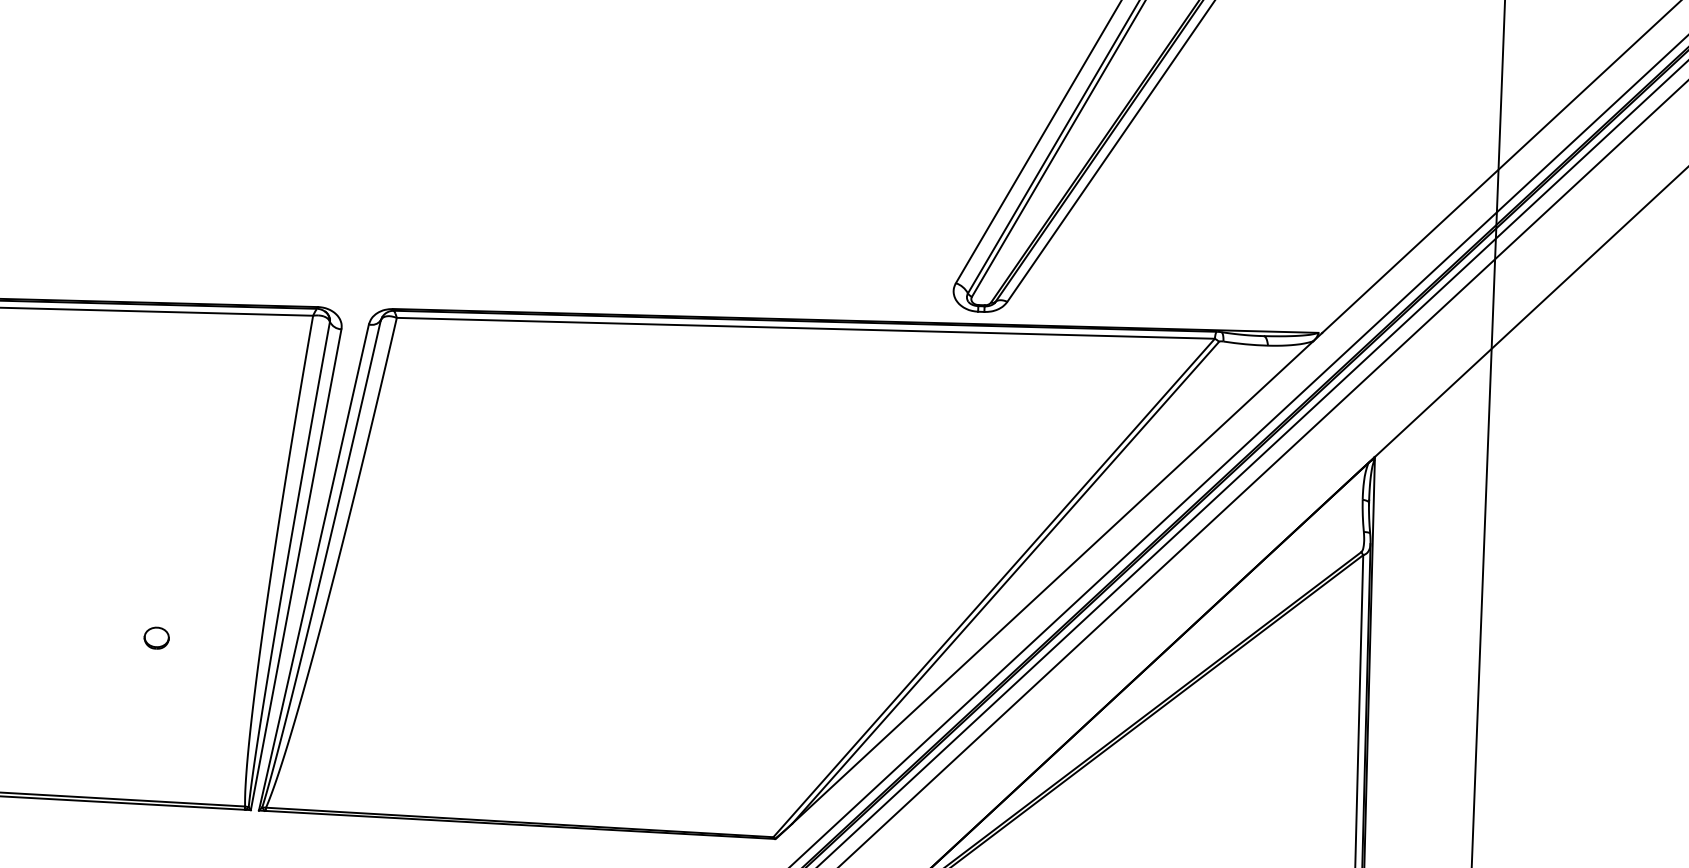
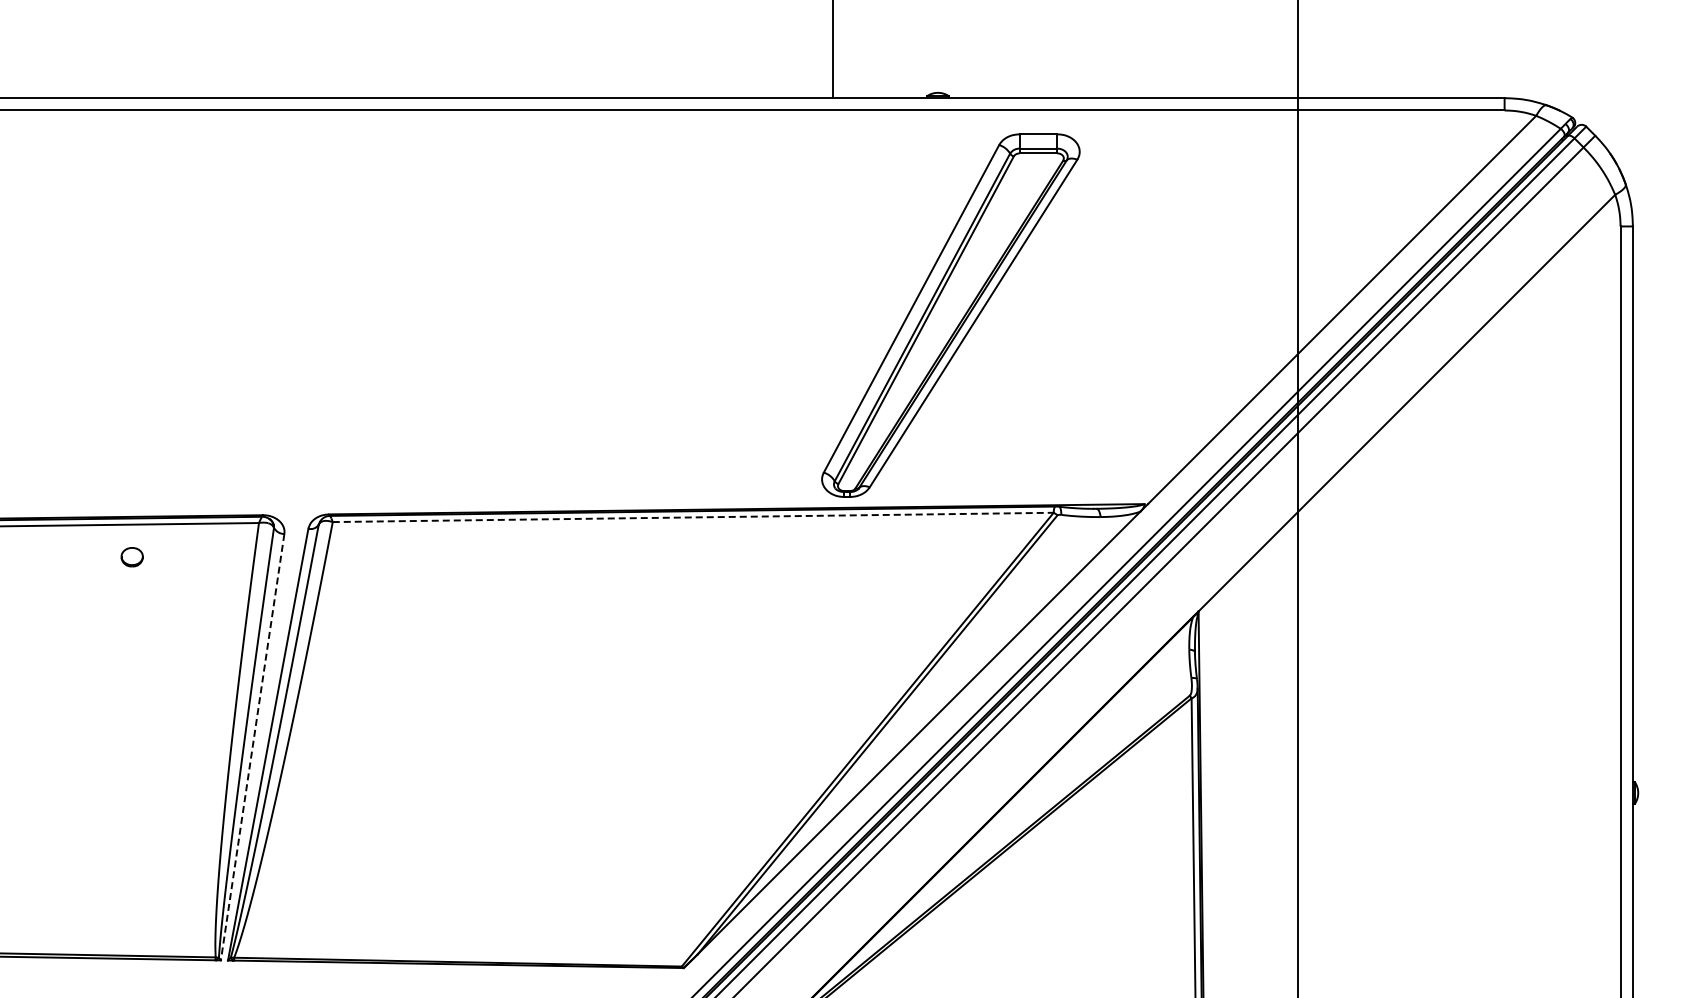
line: (806, 328) -> (693, 517), solid -> dashed
line: (295, 570) -> (252, 747), solid -> dashed
part: (155, 638) -> (131, 557), moved

